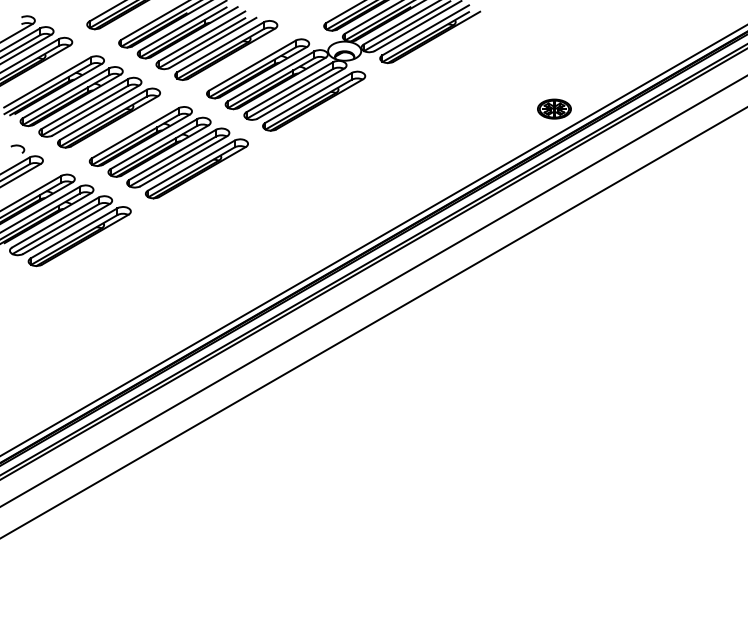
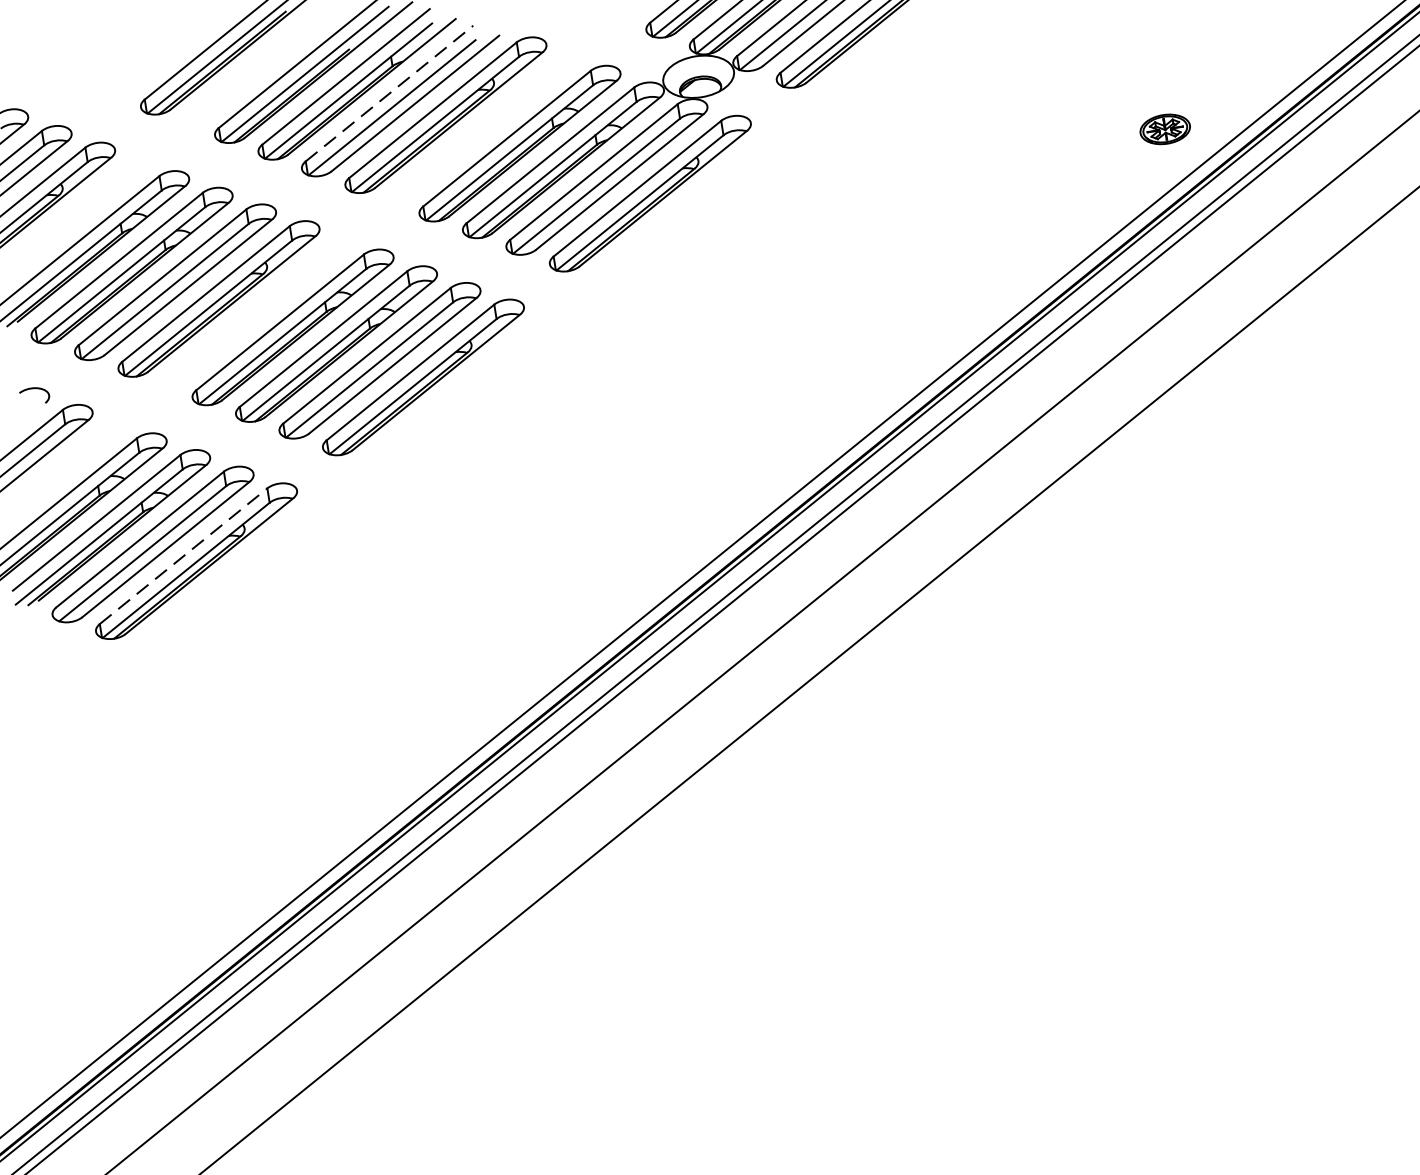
line: (201, 36) -> (388, 93), solid -> dashed
part: (554, 108) -> (1165, 128), size x0.7
line: (74, 233) -> (184, 556), solid -> dashed

